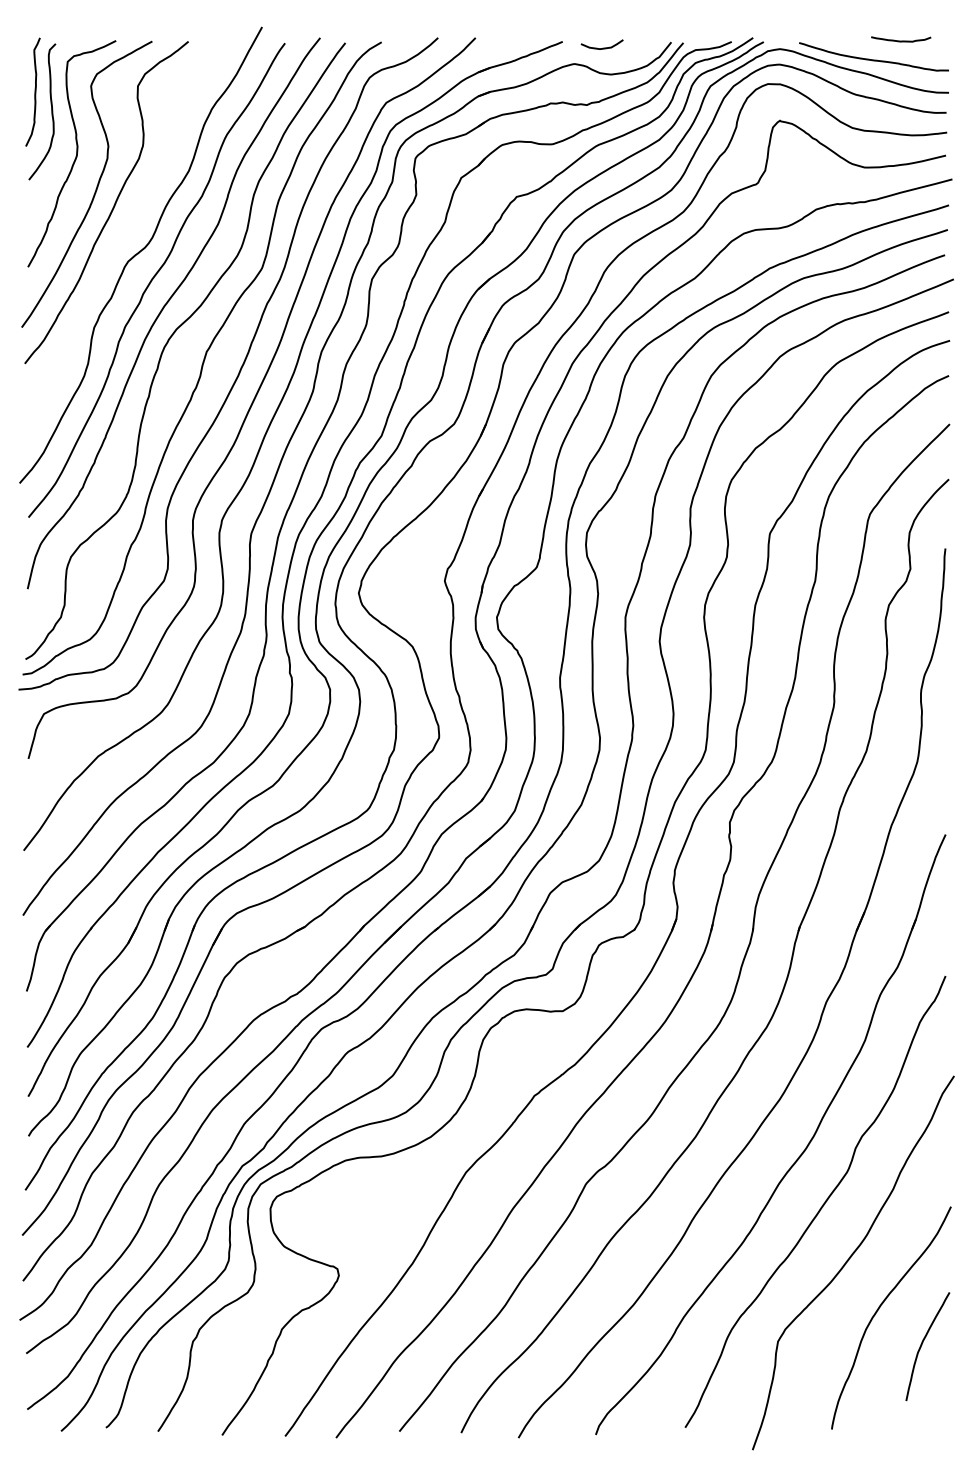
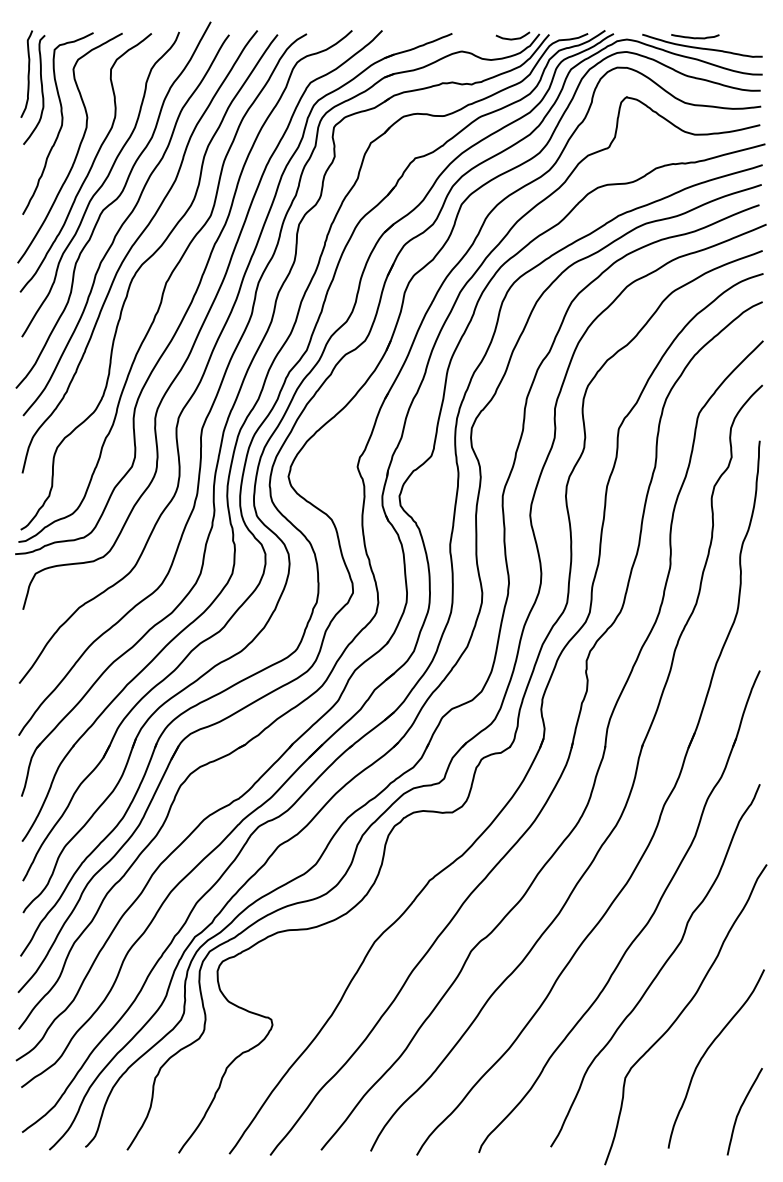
curve: (901, 40) -> (695, 37), moved
curve: (602, 47) -> (513, 38), moved
curve: (125, 230) -> (101, 185), added
curve: (922, 1345) -> (740, 1110), moved

